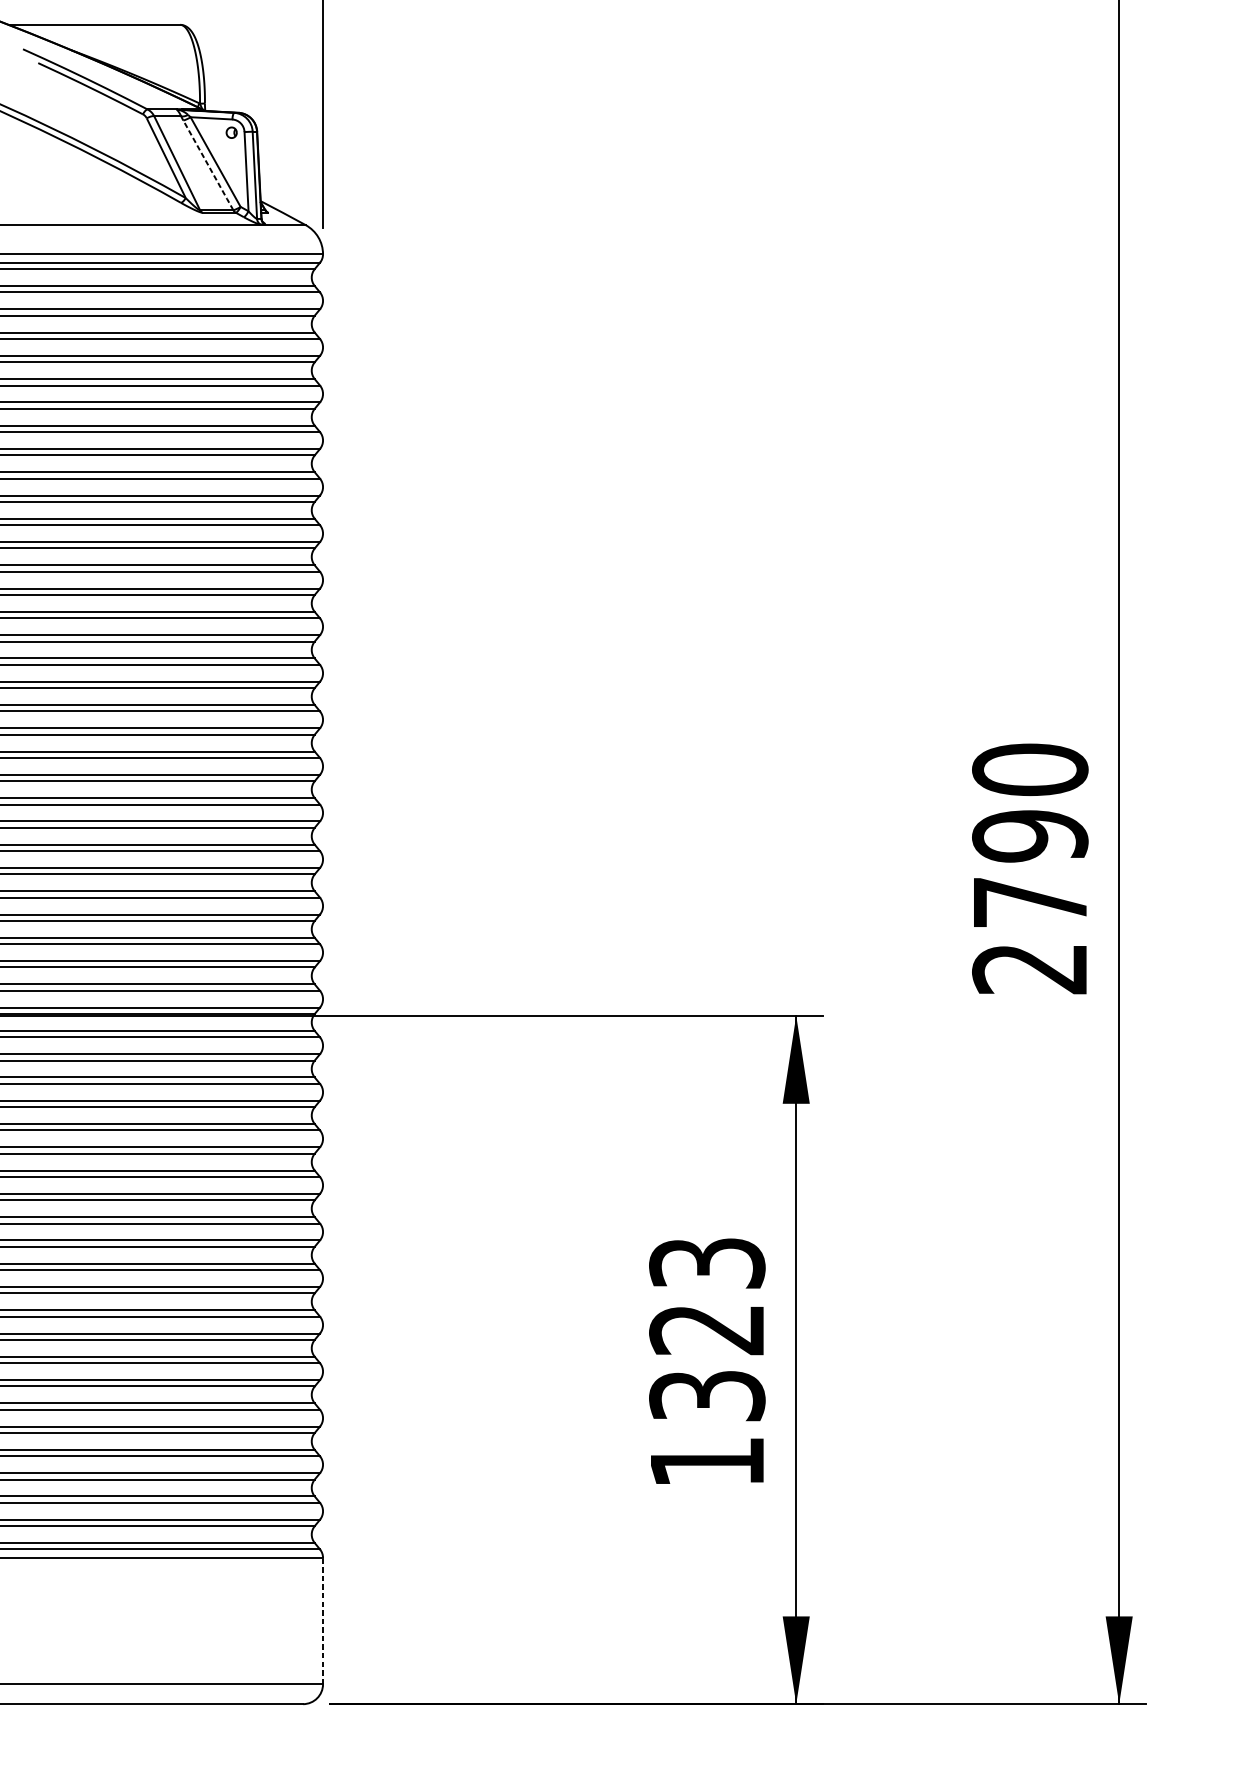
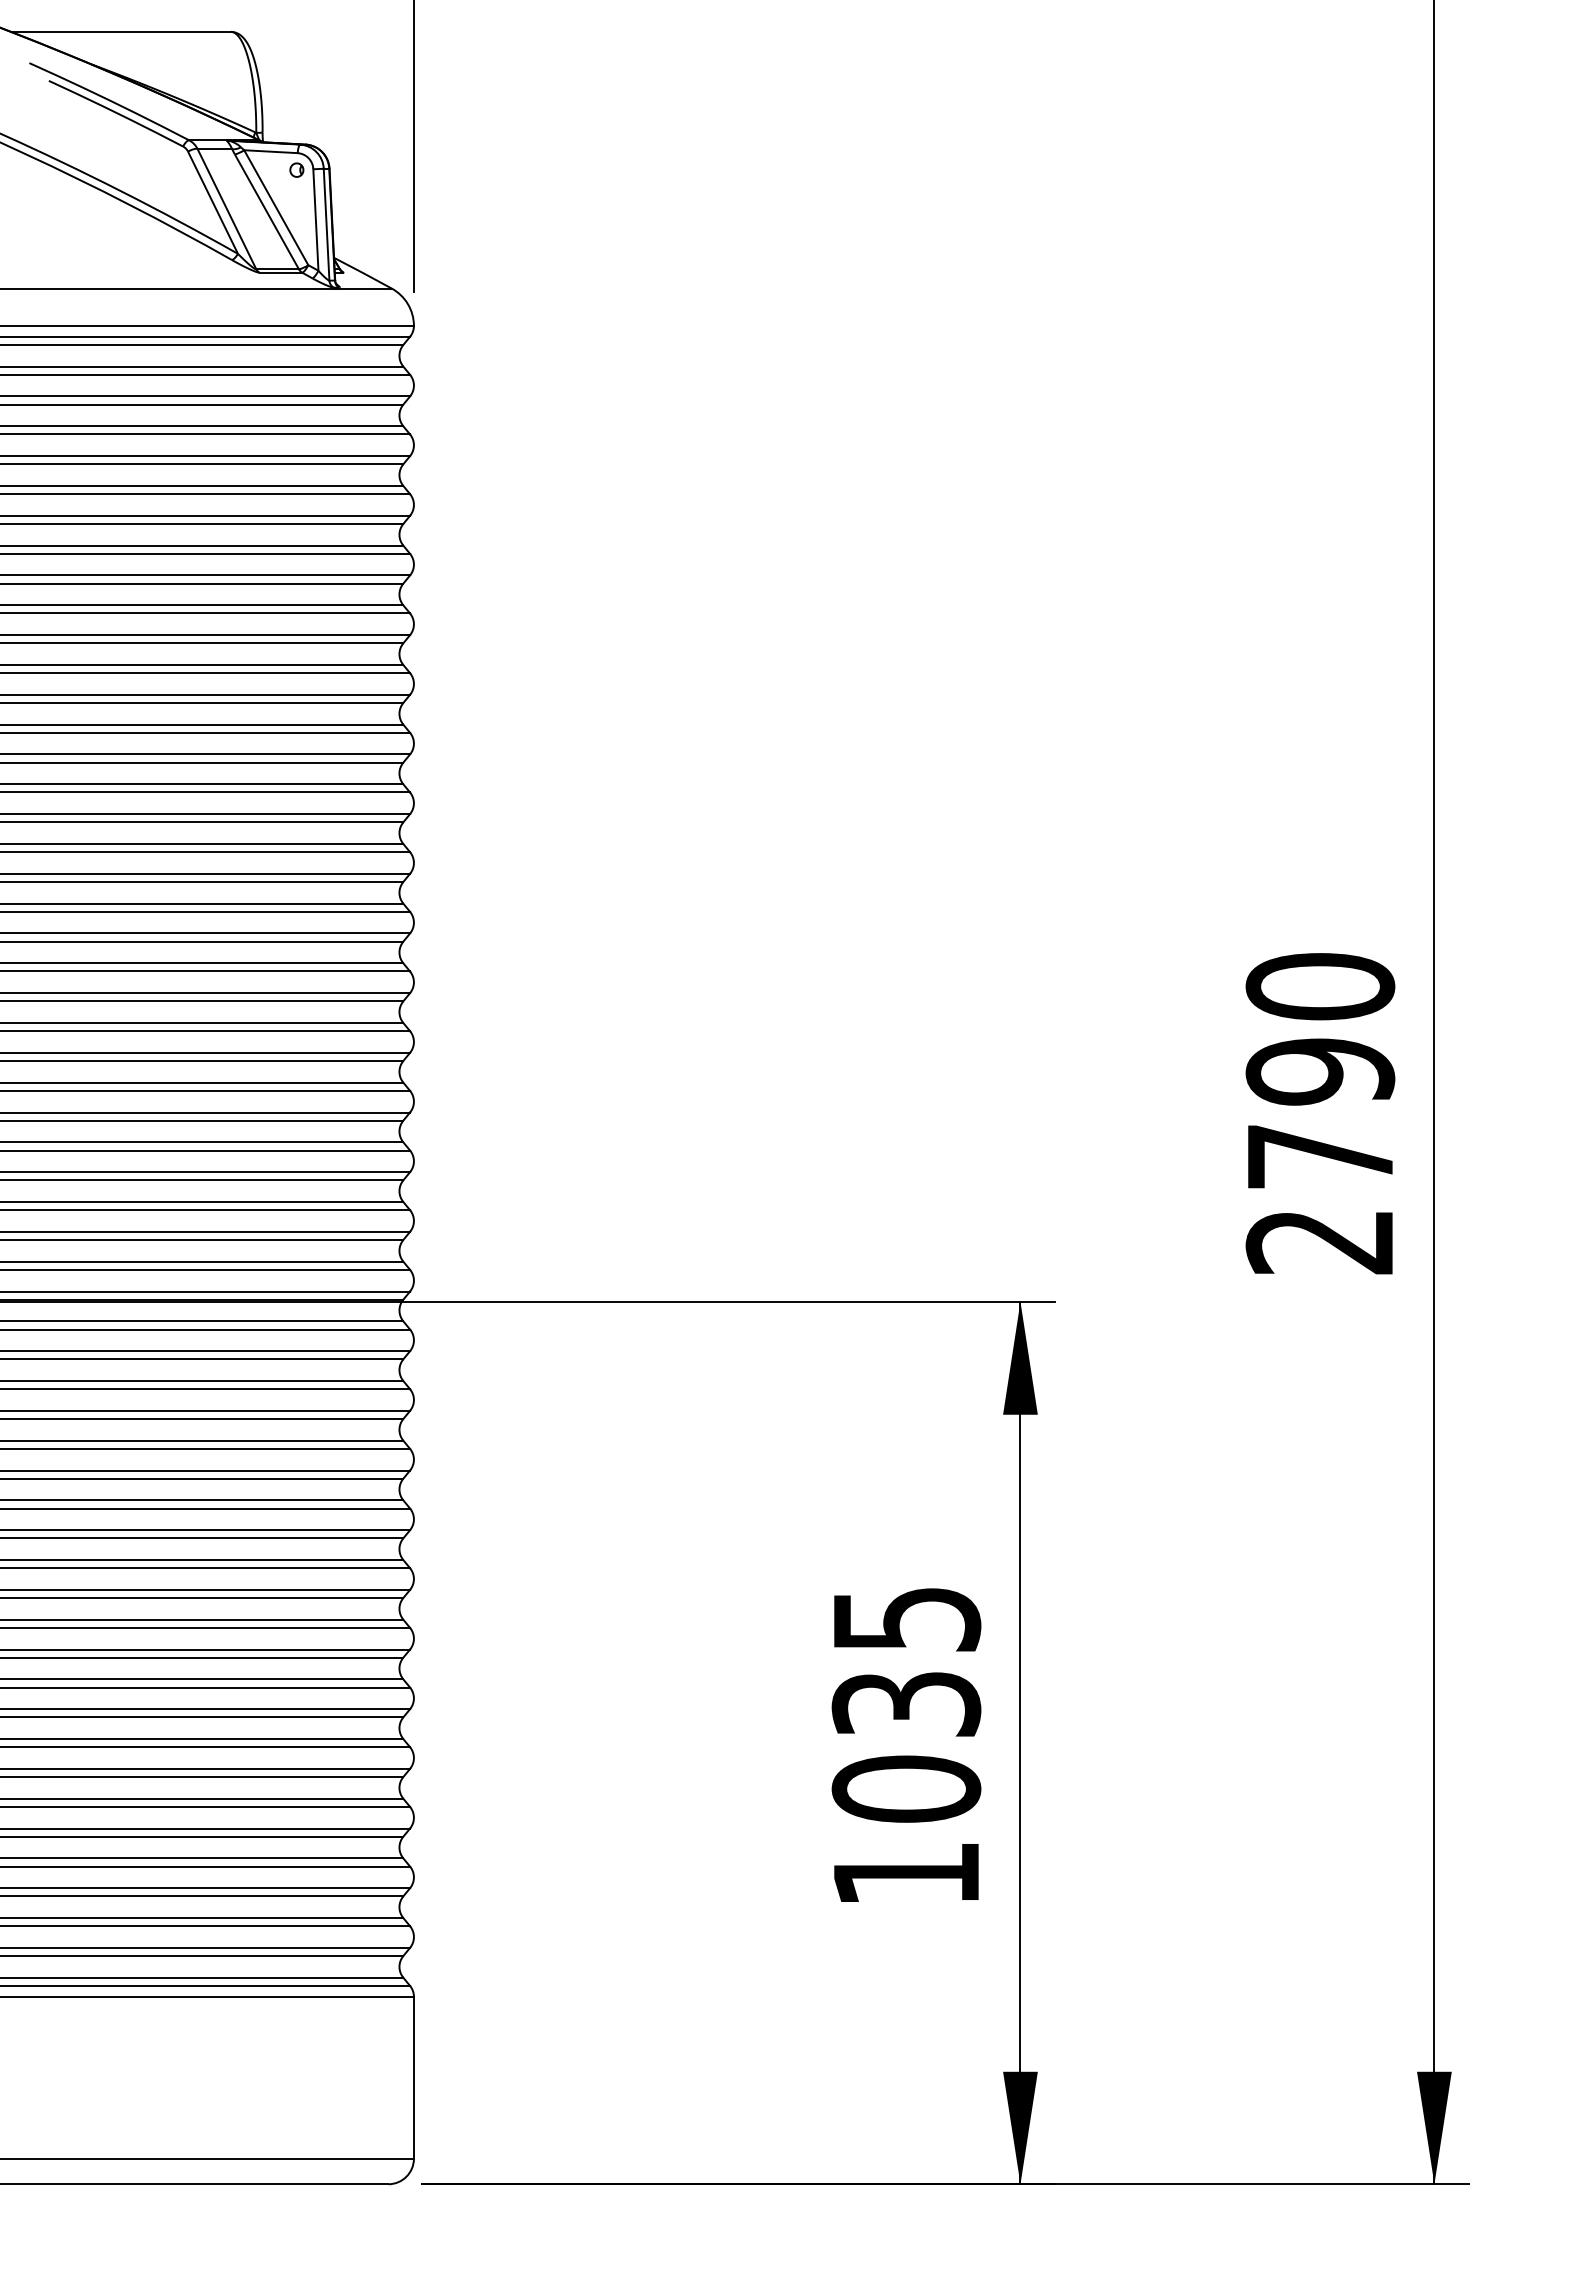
line: (208, 165) -> (266, 211), dashed -> solid
text: (707, 1329) -> (906, 1704), 1323 -> 1035
line: (322, 1620) -> (413, 2077), dashed -> solid

